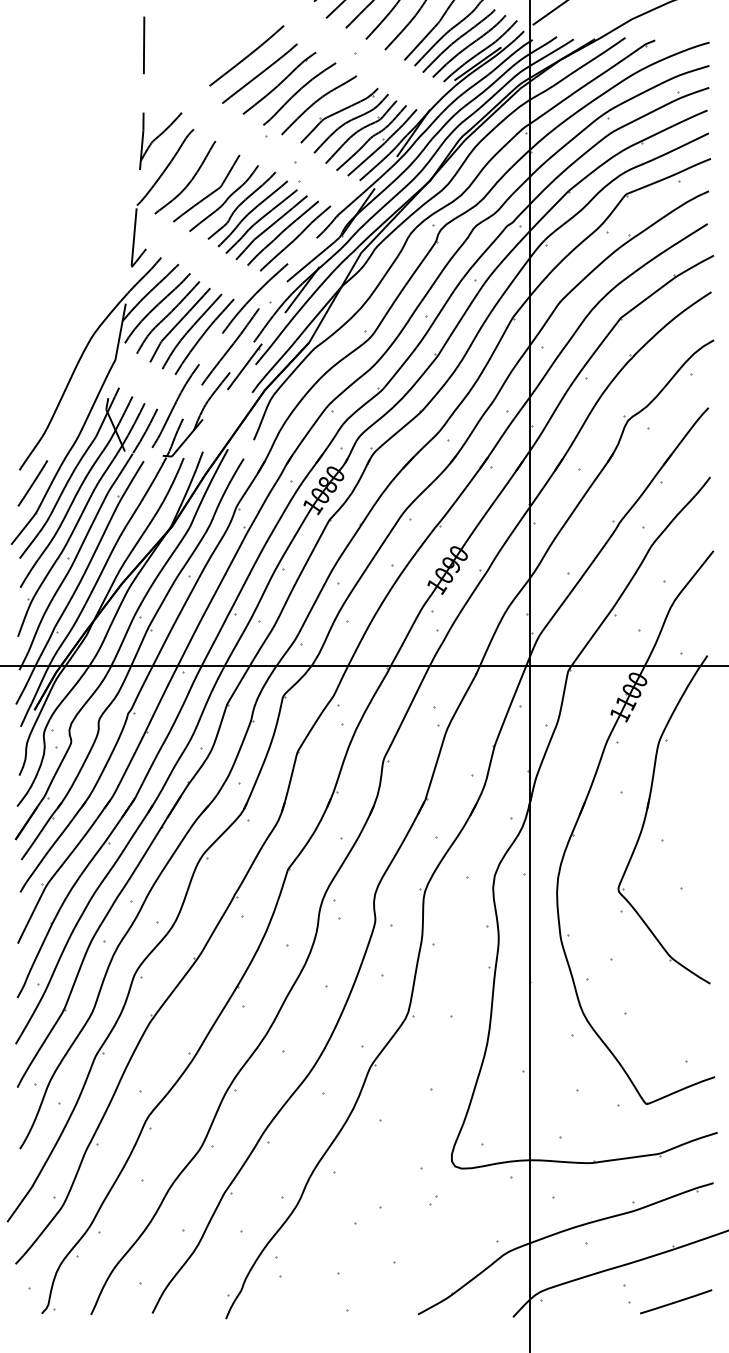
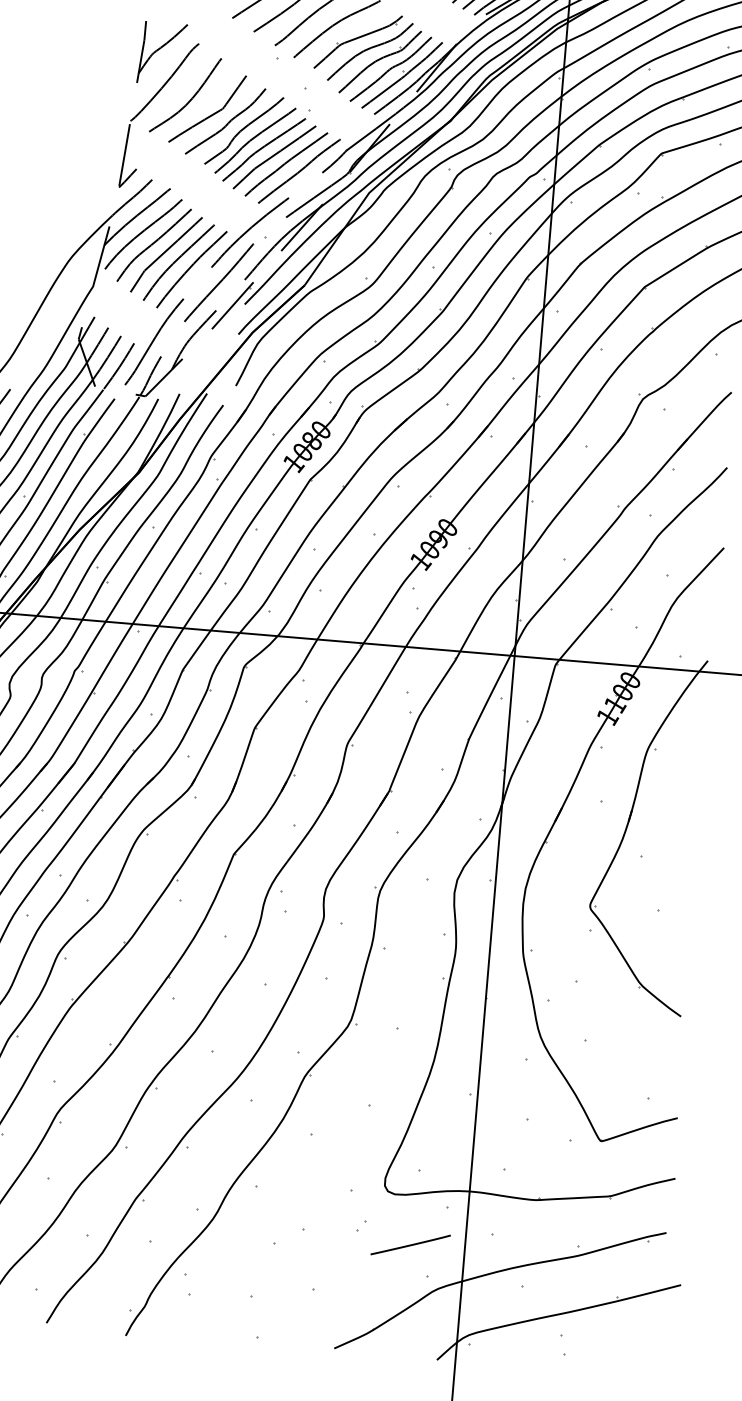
line: (676, 1301) -> (411, 1244), moved

